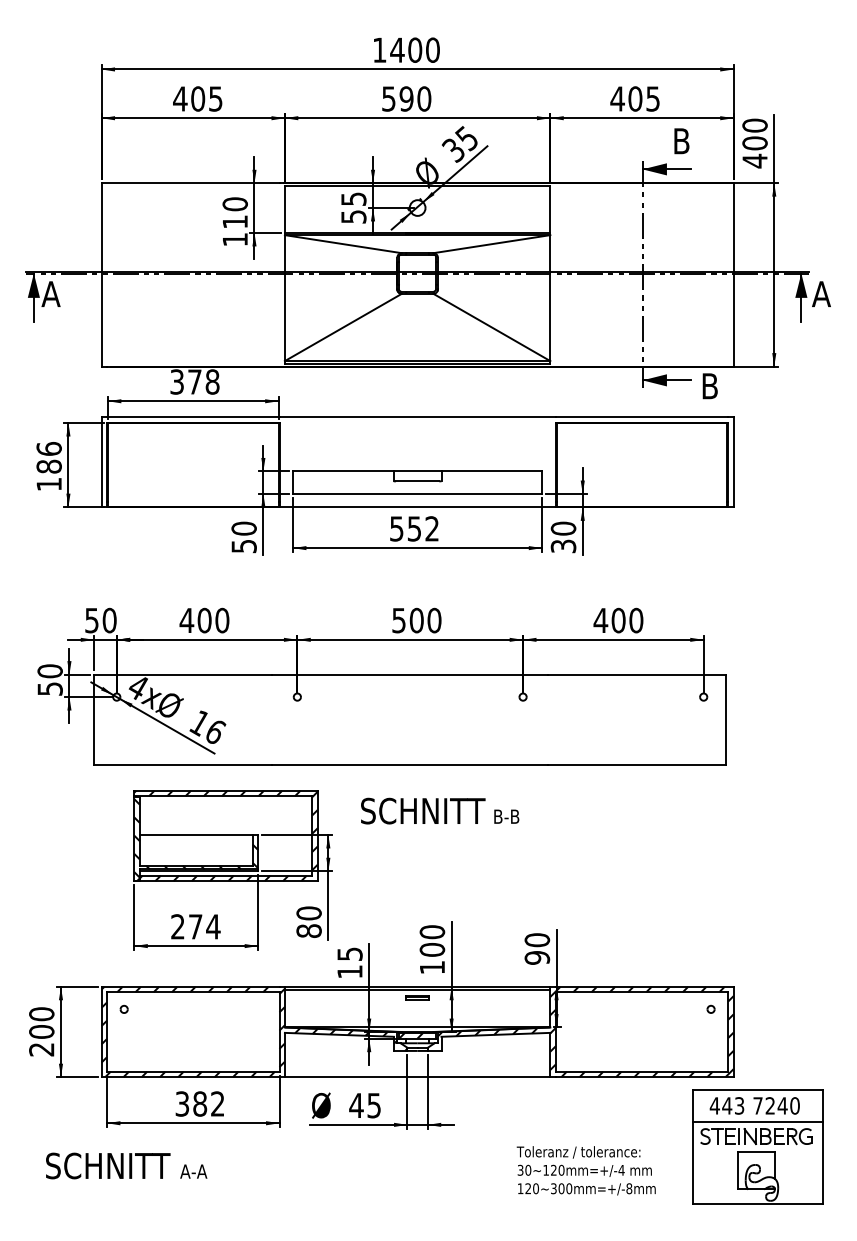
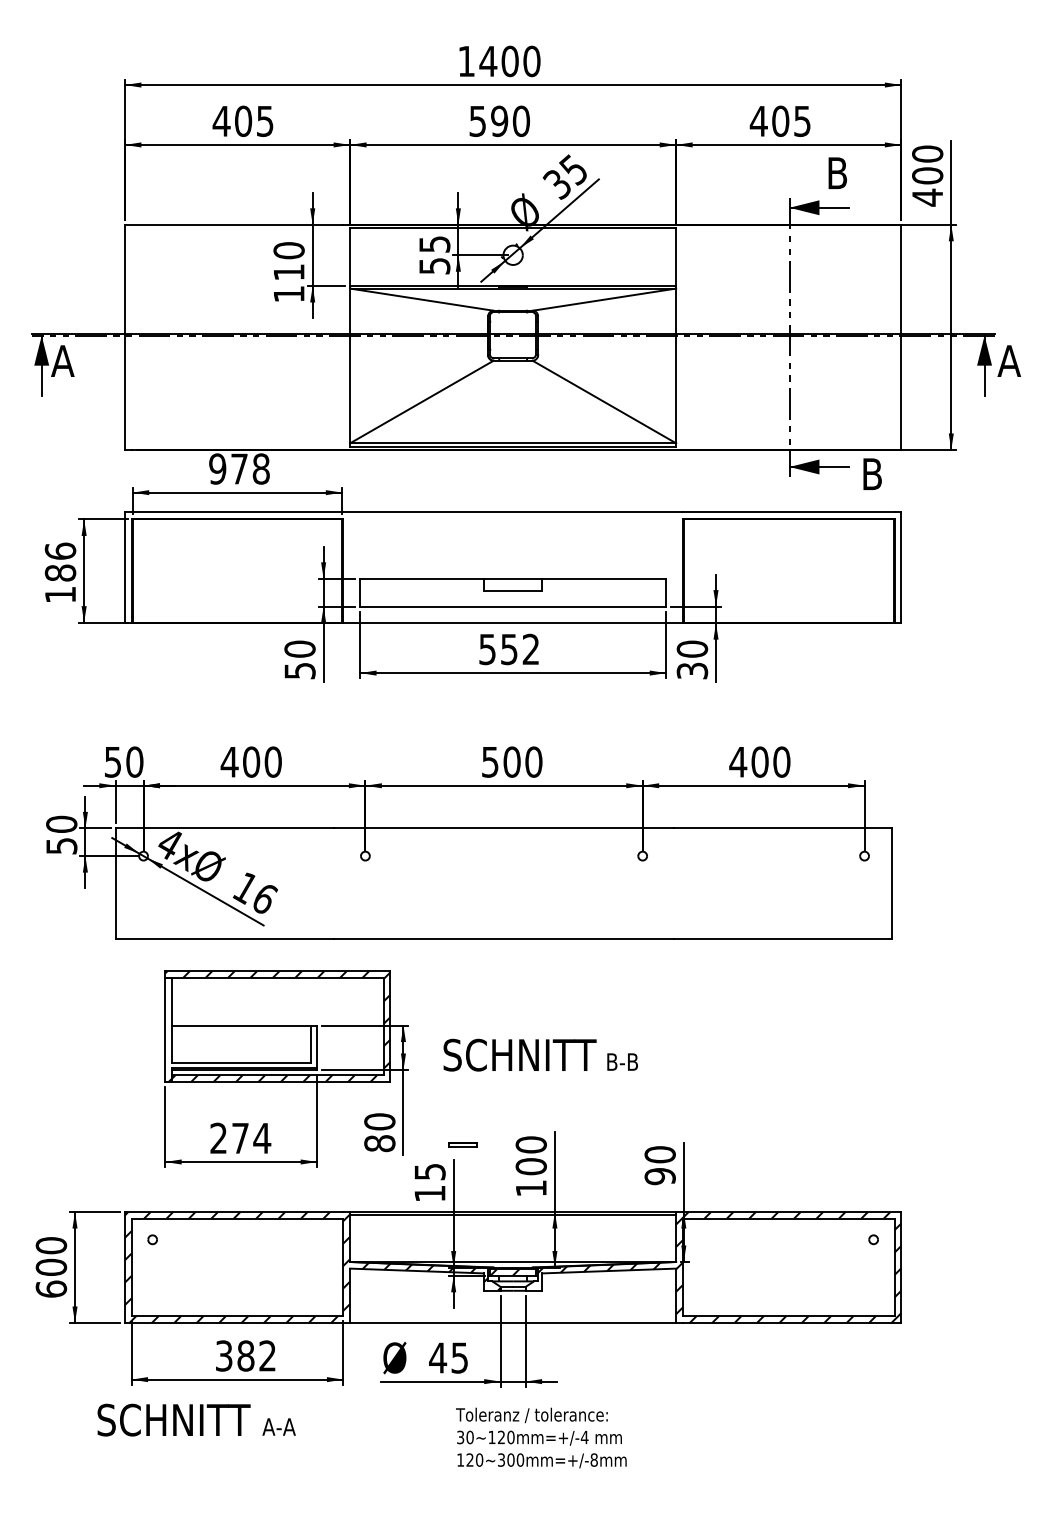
text: (176, 381) -> (217, 468), 378 -> 978
text: (439, 810) -> (540, 1054), moved
hatch: (196, 838) -> (241, 1029), removed
part: (417, 997) -> (462, 1144), moved
text: (41, 1049) -> (51, 1288), 200 -> 600
part: (758, 1146) -> (931, 1408), removed
text: (126, 1165) -> (196, 1419), moved
text: (586, 1170) -> (541, 1437), moved

